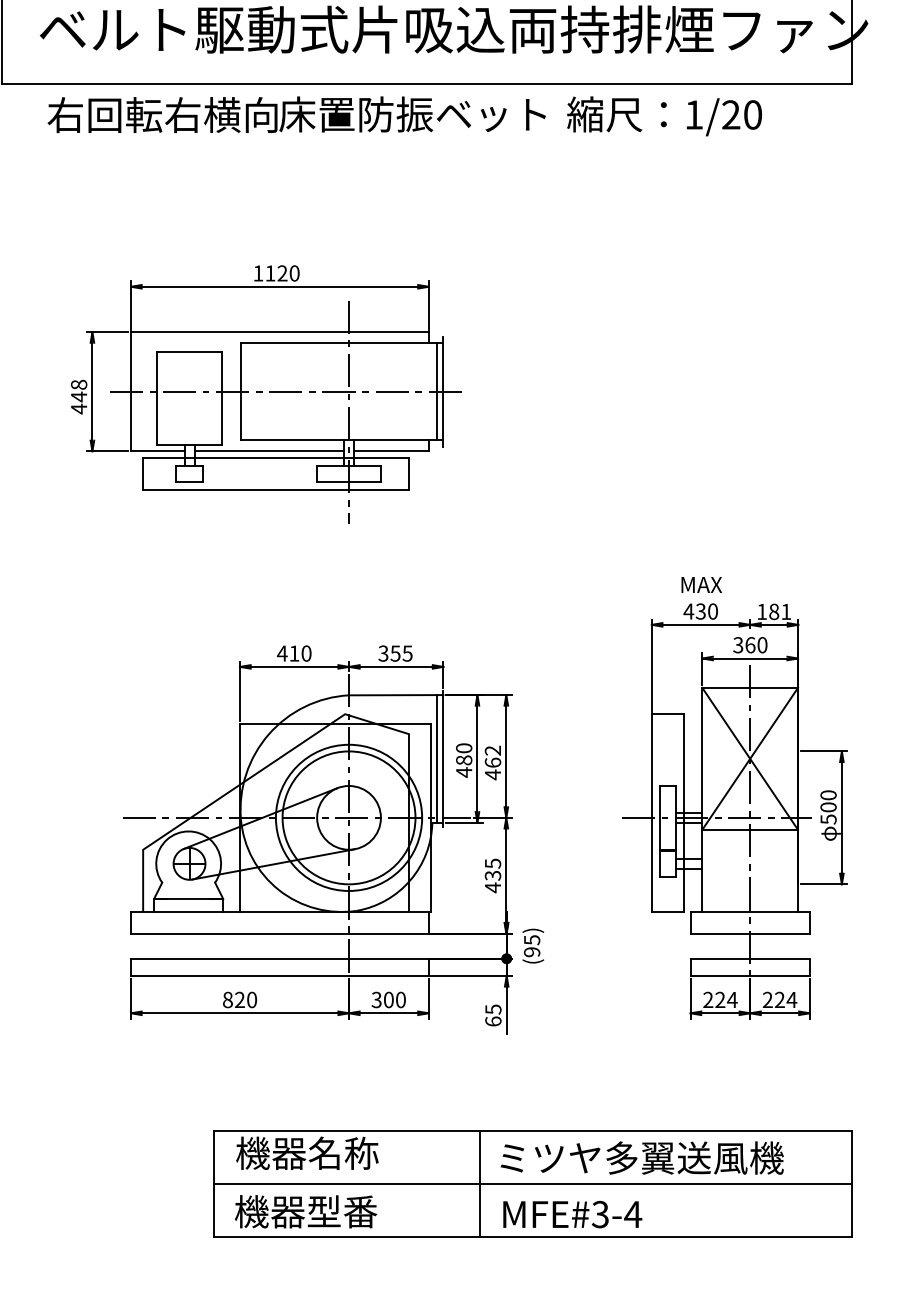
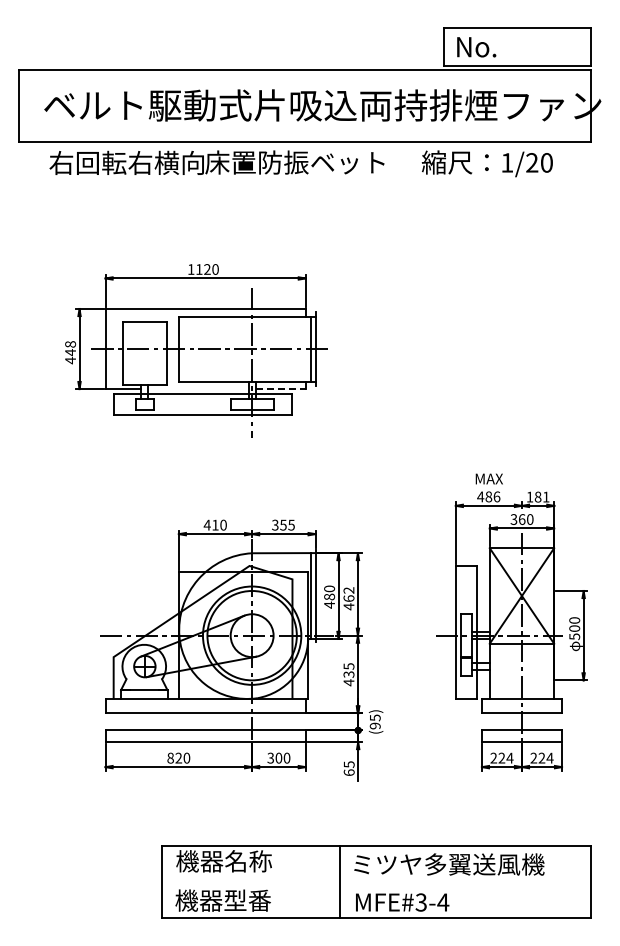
text: (663, 115) -> (486, 163), moved
line: (269, 451) -> (198, 389), removed
line: (392, 451) -> (281, 389), solid -> dashed
text: (706, 610) -> (492, 496), 430 -> 486
line: (532, 1183) -> (375, 881), removed

